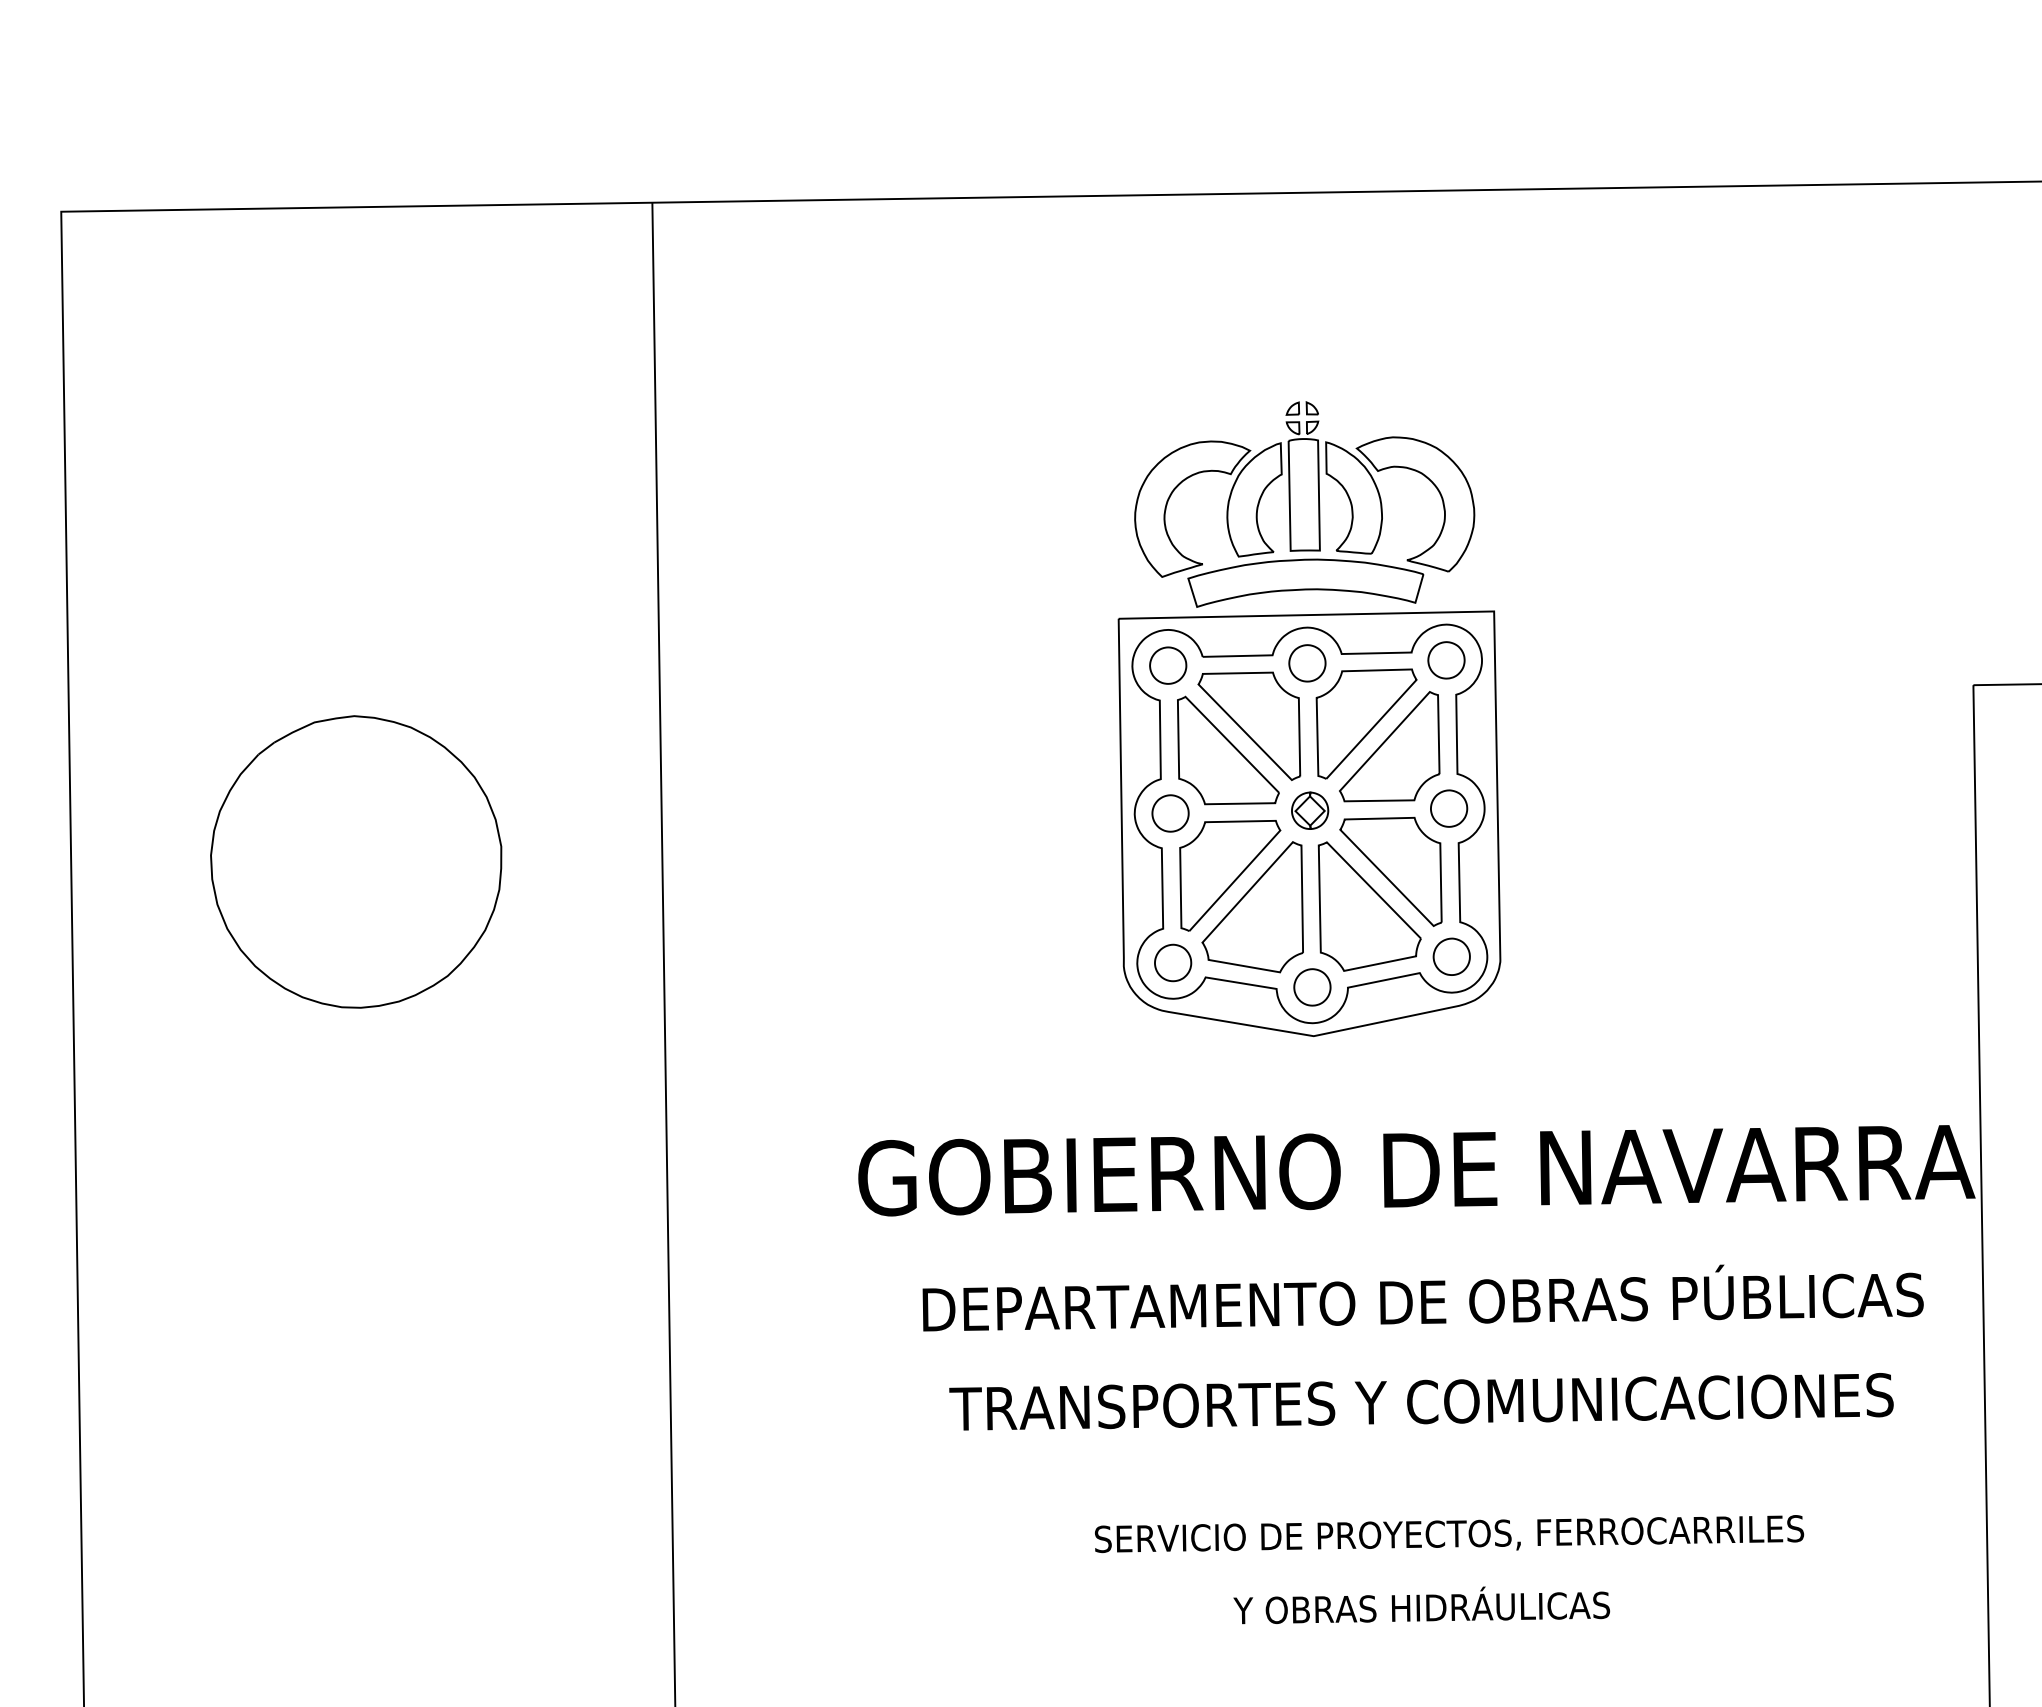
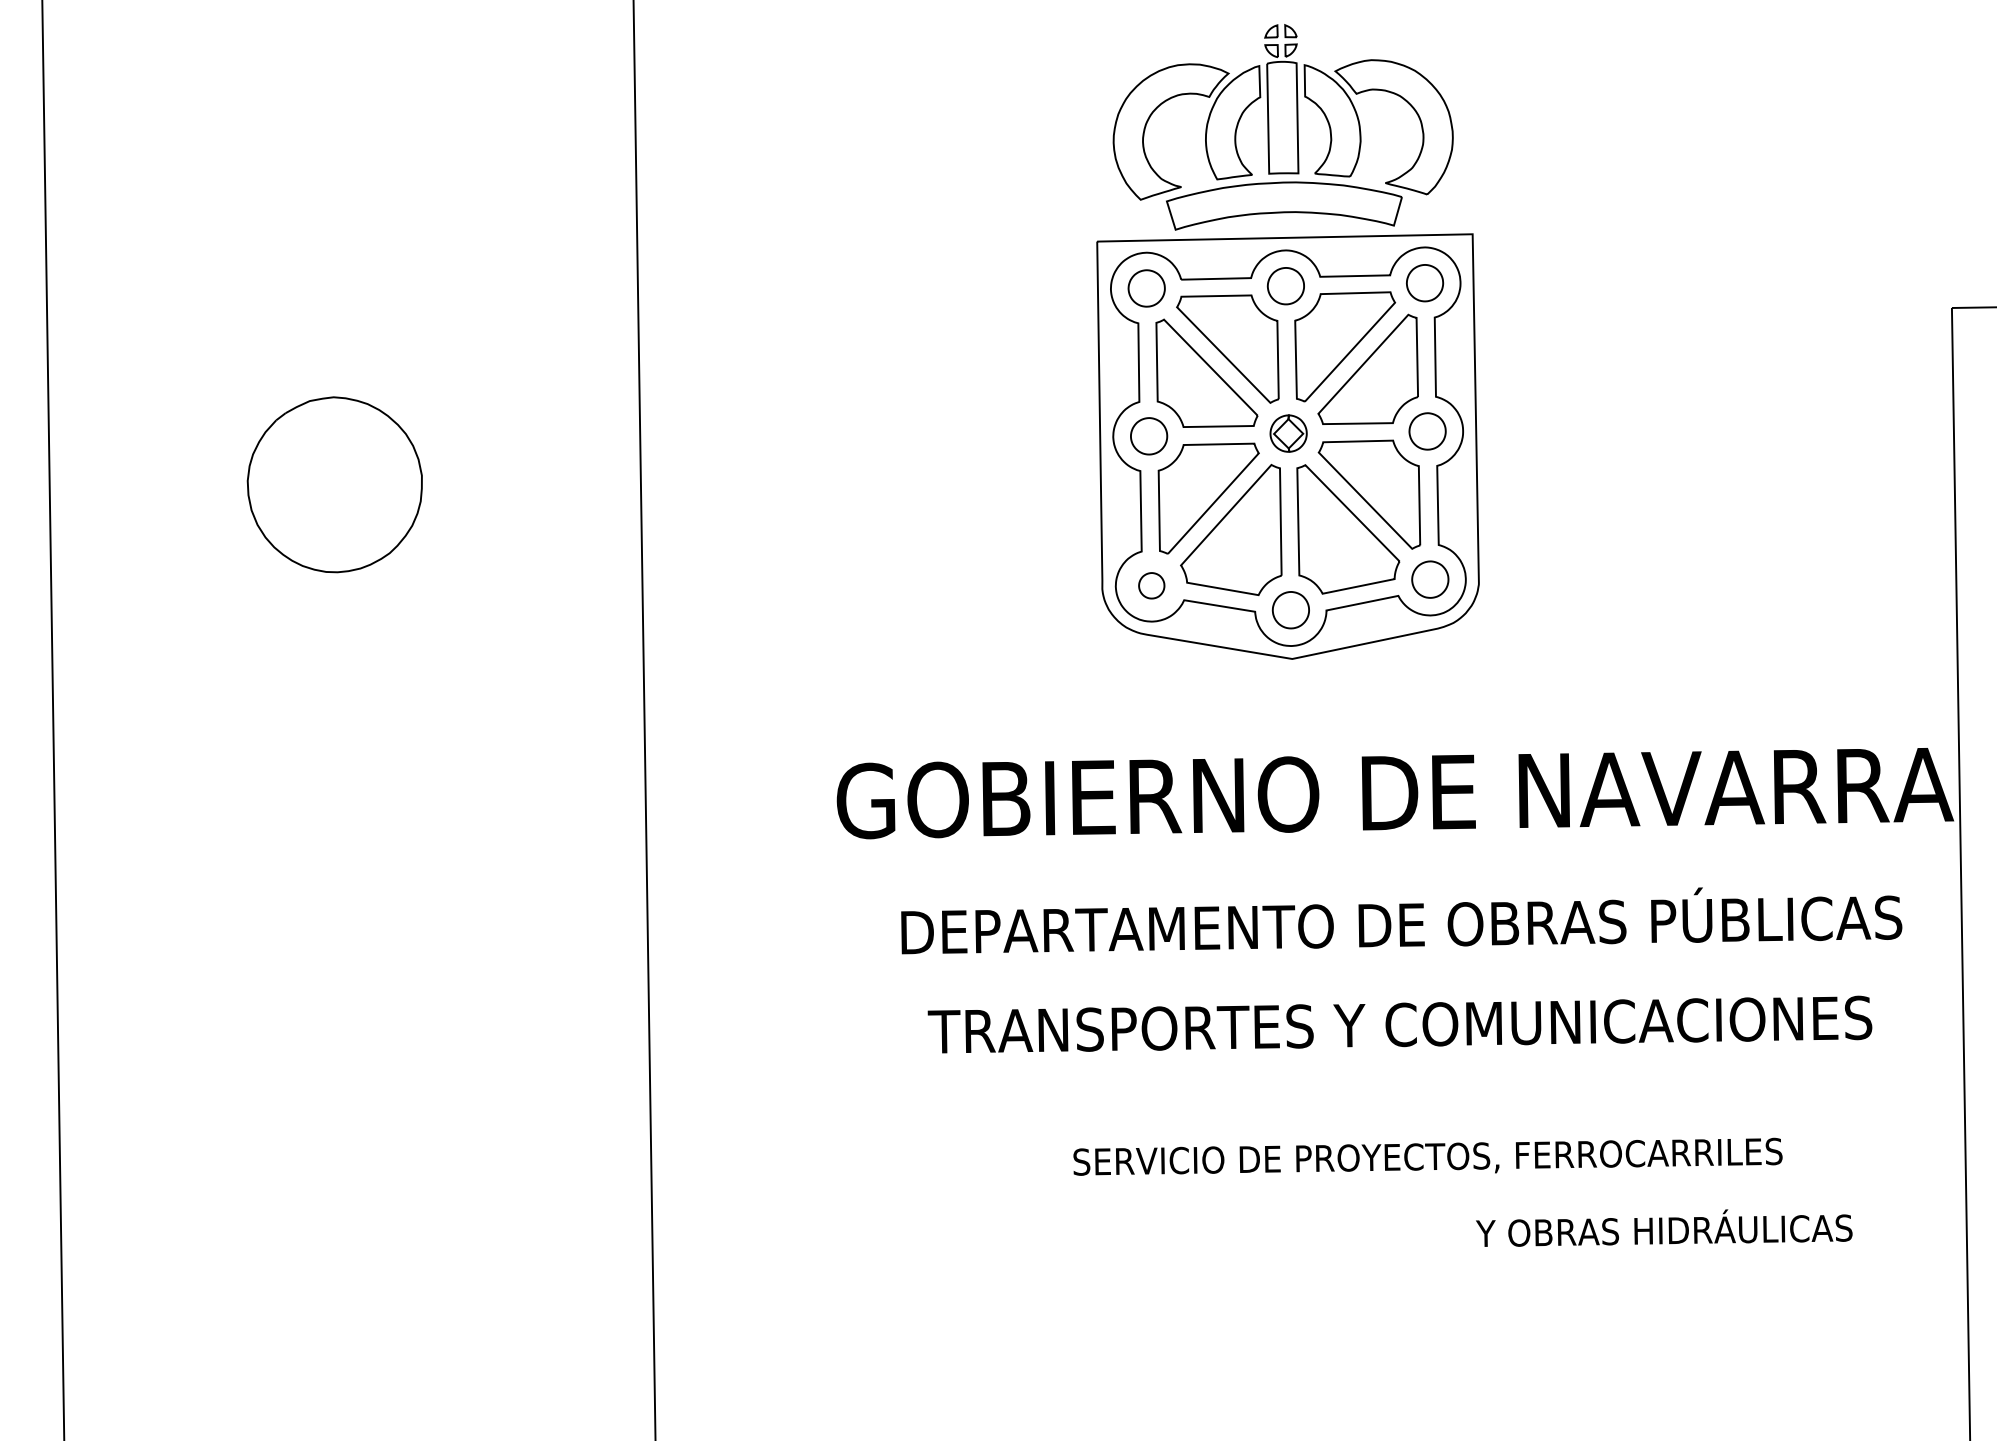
part: (356, 861) -> (335, 484), size x0.6
part: (1173, 962) -> (1152, 585), size x0.7
text: (1421, 1605) -> (1664, 1228), moved

